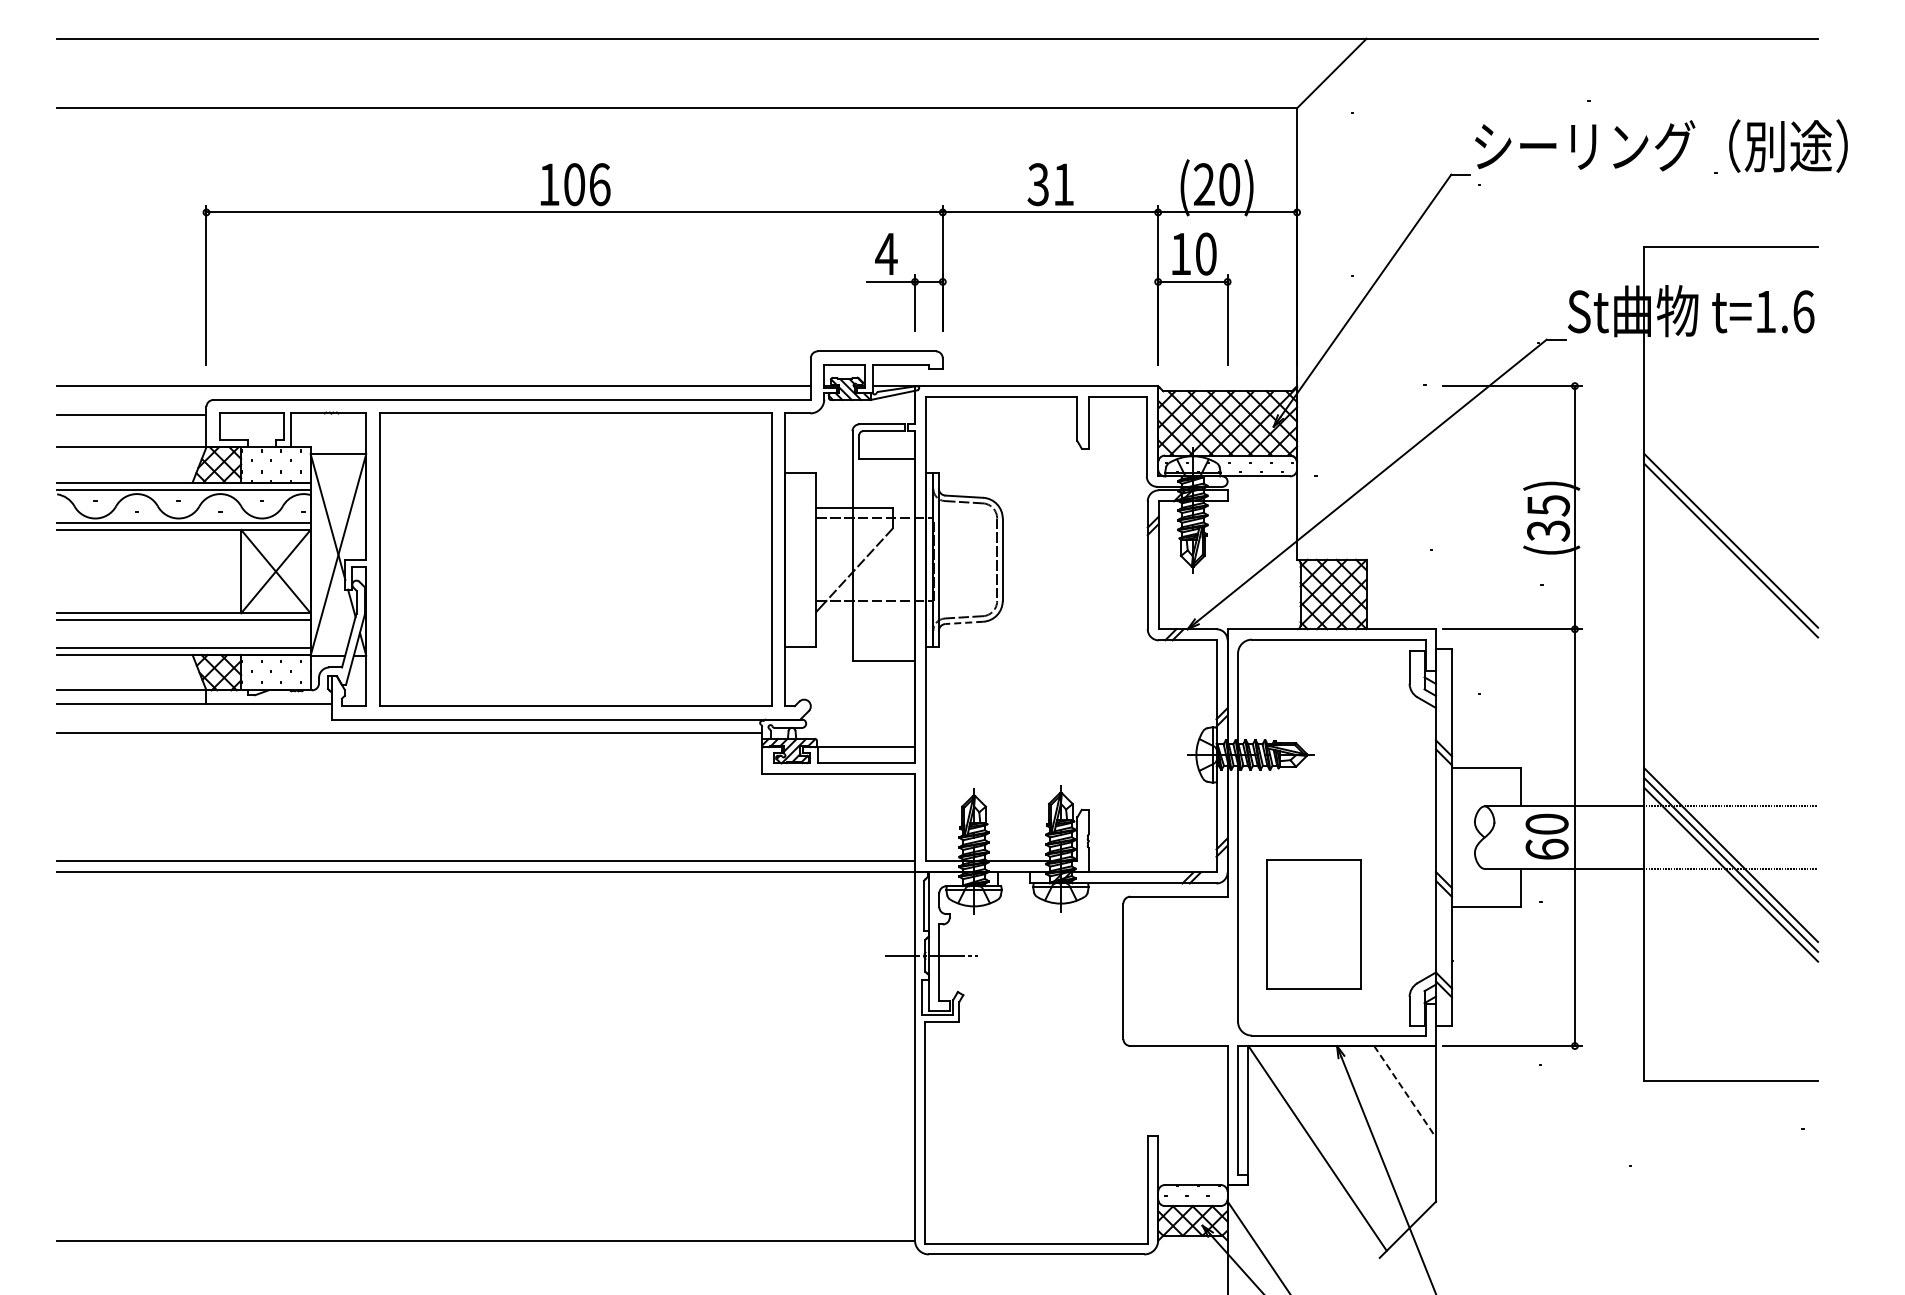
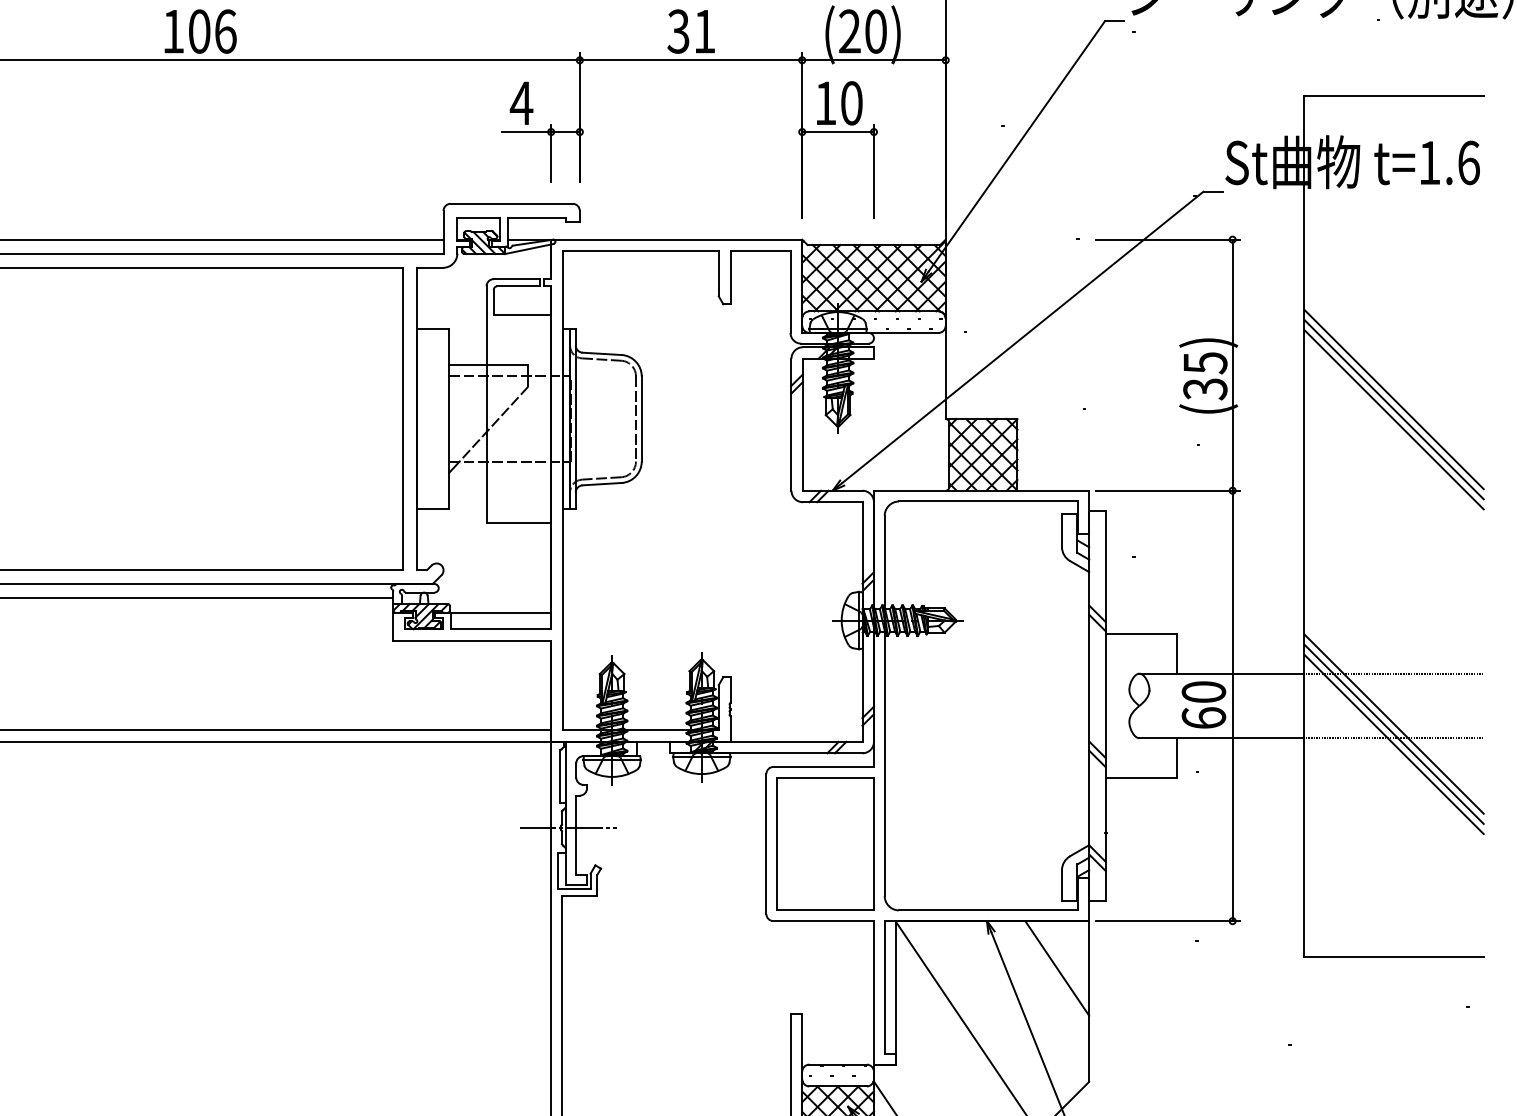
line: (1731, 560) -> (1394, 419), added
line: (964, 622) -> (602, 483), dashed -> solid
part: (1313, 924) -> (825, 844), moved
line: (1405, 1092) -> (1057, 969), dashed -> solid

